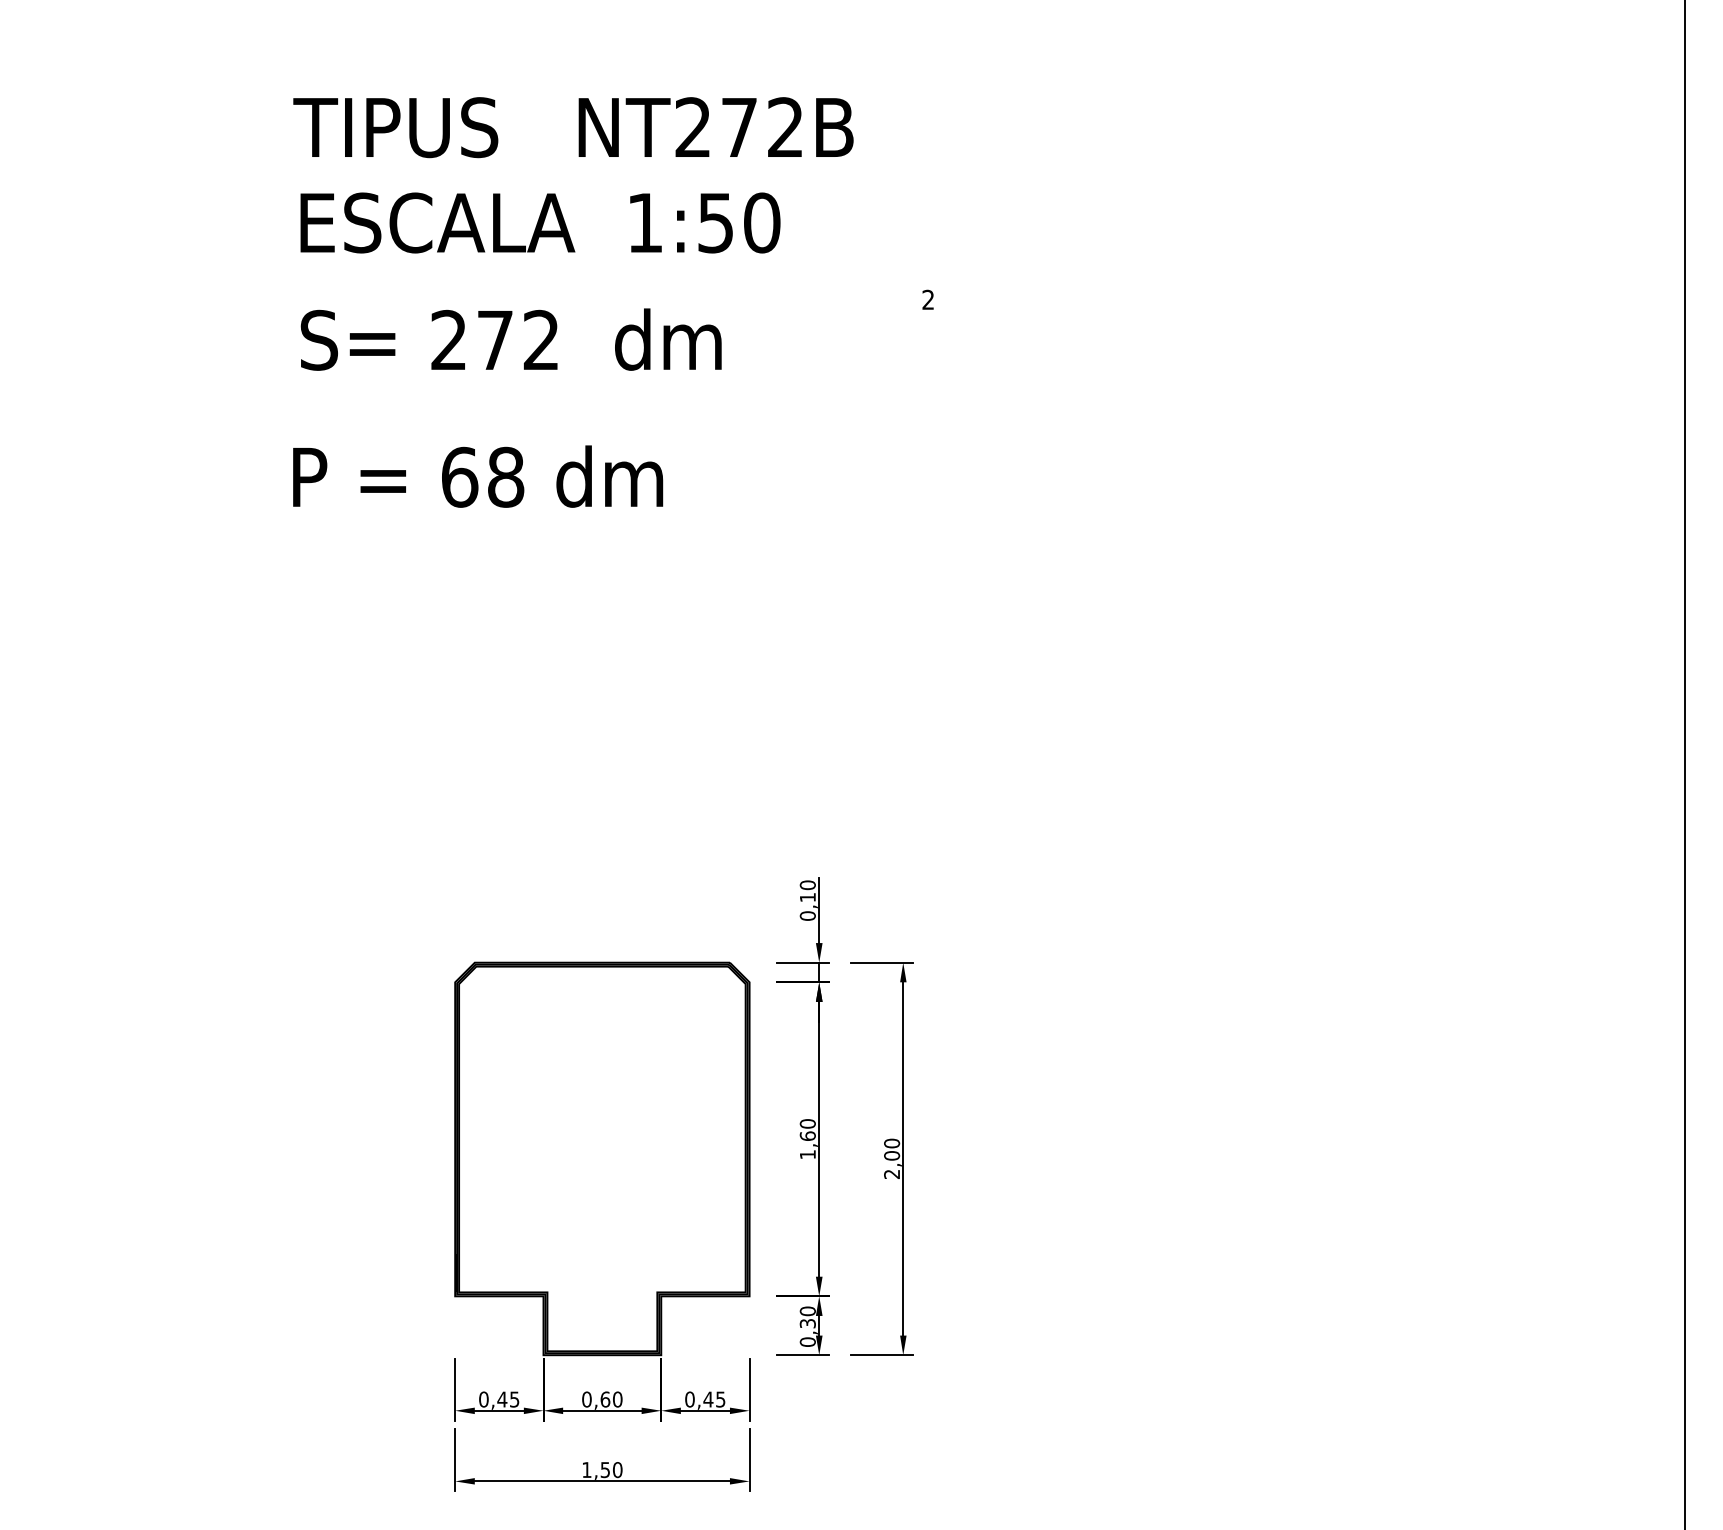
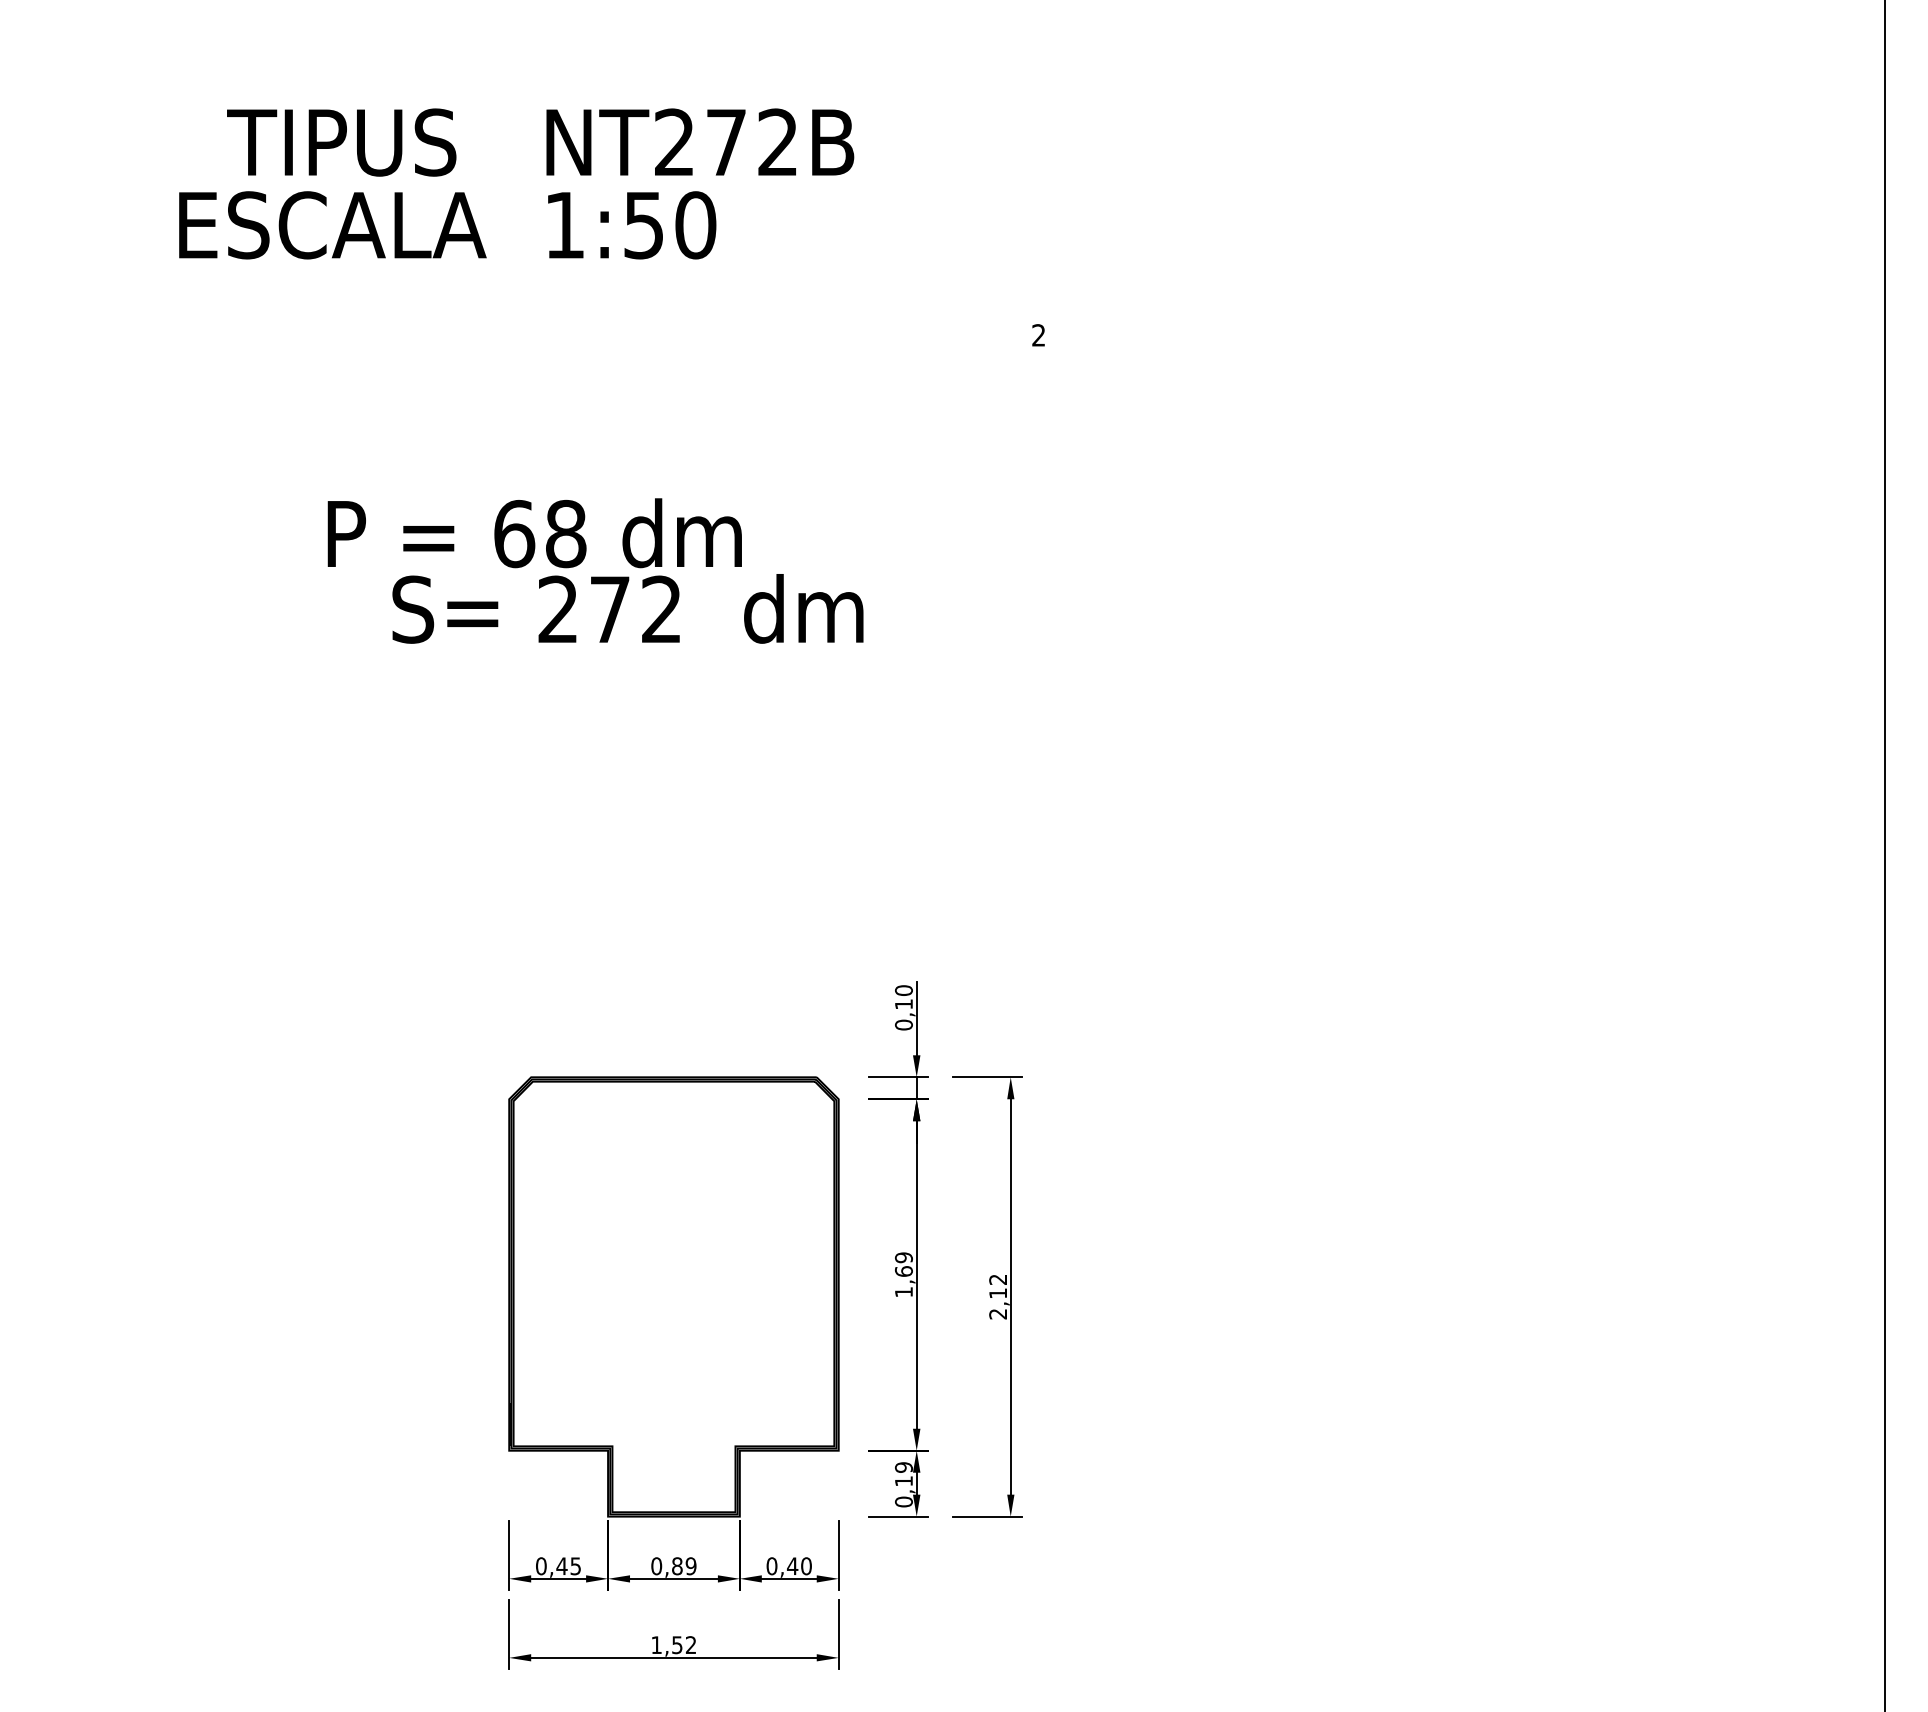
text: (573, 127) -> (540, 142), moved
text: (540, 223) -> (447, 225), moved
text: (510, 339) -> (627, 608), moved
text: (807, 1123) -> (903, 1257), 1,60 -> 1,69
text: (892, 1149) -> (998, 1286), 2,00 -> 2,12
text: (807, 1317) -> (903, 1474), 0,30 -> 0,19
text: (611, 1399) -> (684, 1566), 0,60 -> 0,89
text: (720, 1399) -> (806, 1566), 0,45 -> 0,40
text: (617, 1470) -> (690, 1645), 1,50 -> 1,52

